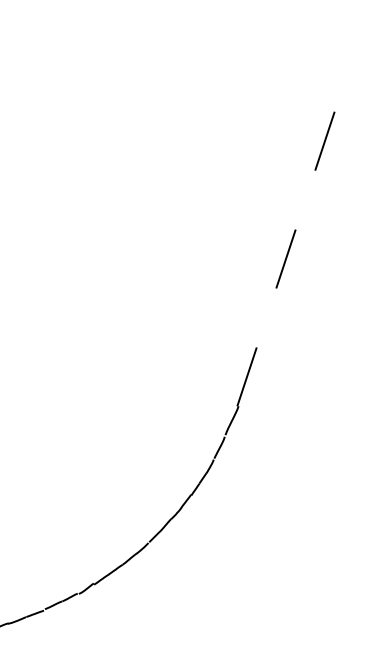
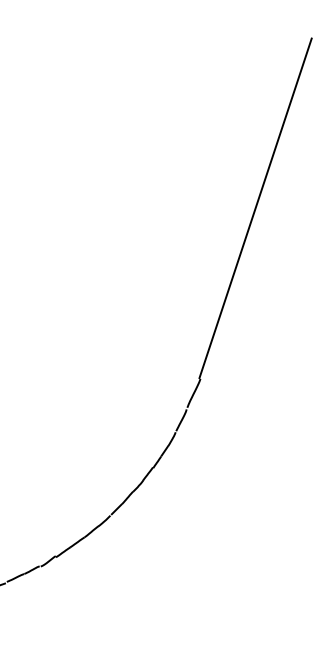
line: (293, 235) -> (255, 208), dashed -> solid

